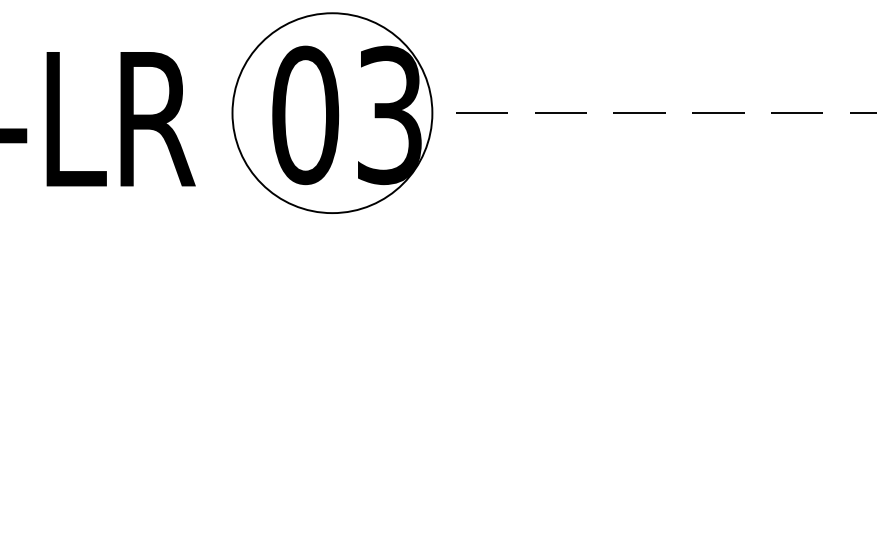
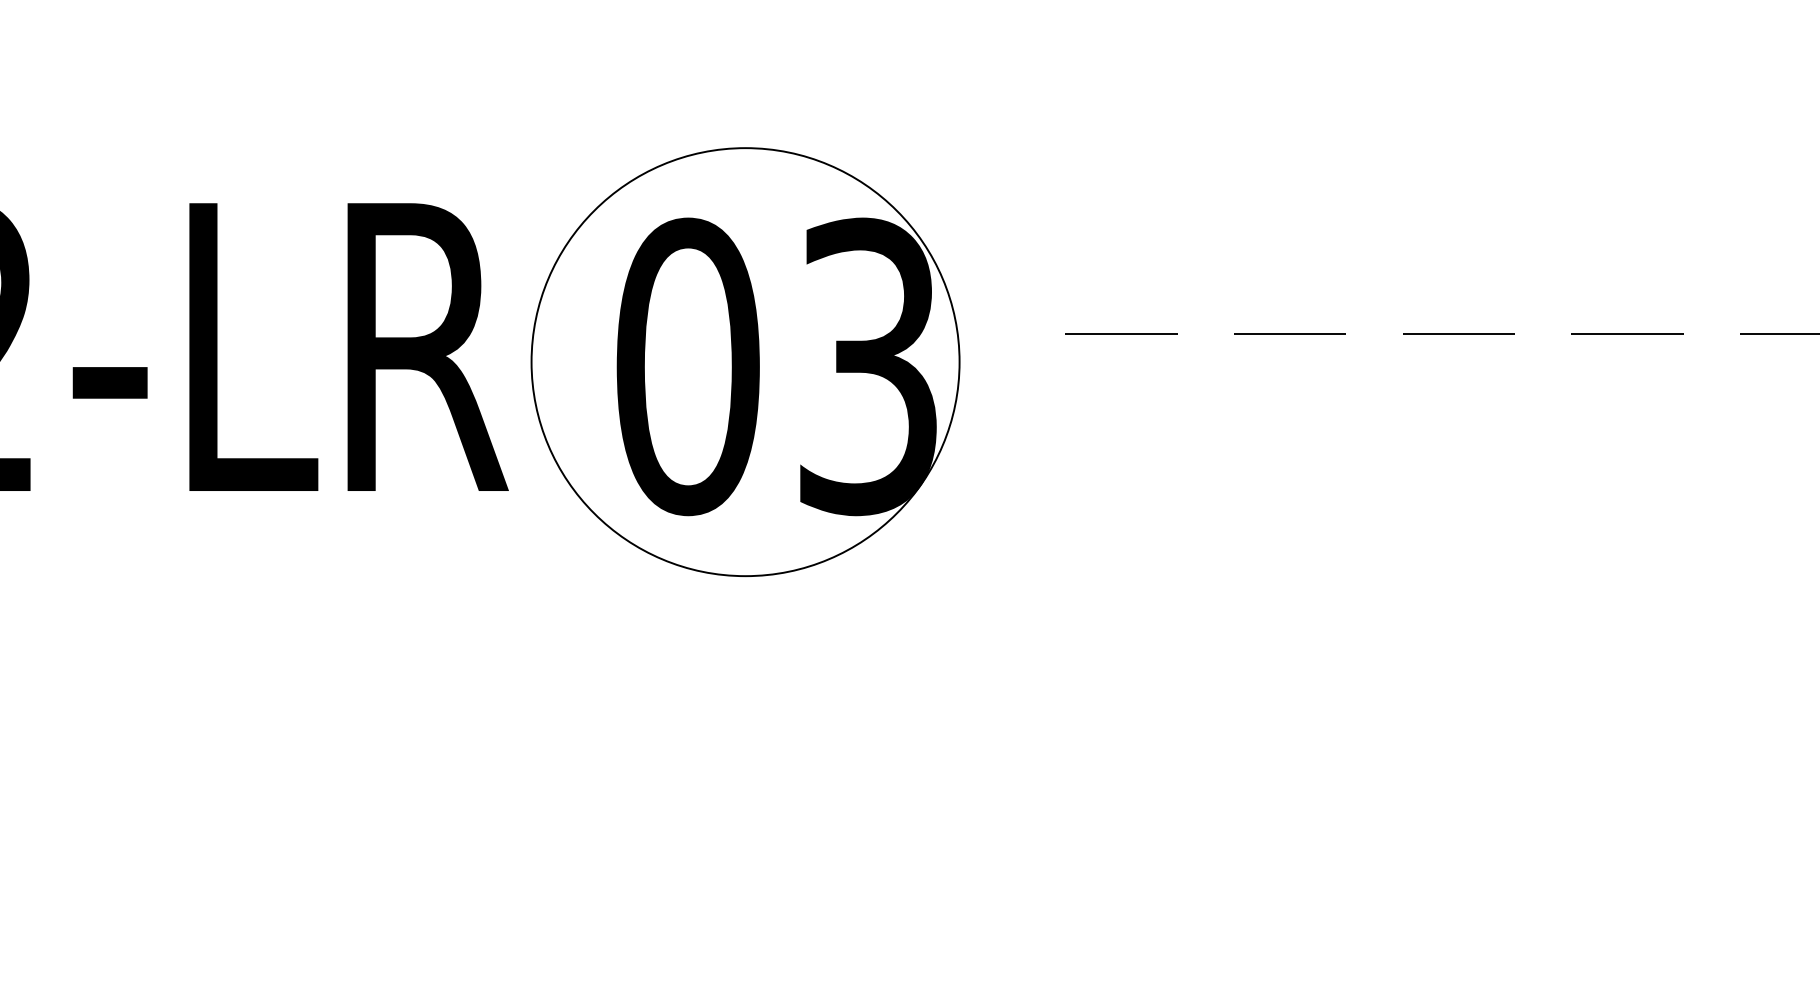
part: (332, 112) -> (745, 360), moved

